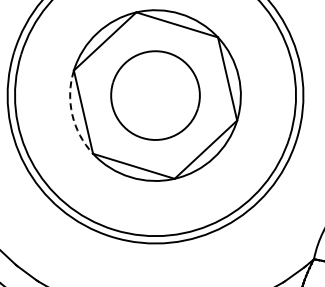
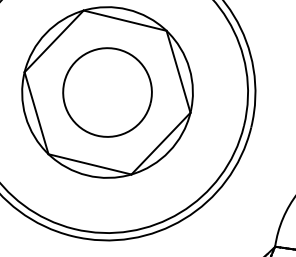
arc: (72, 114) -> (25, 116), dashed -> solid

